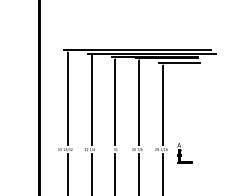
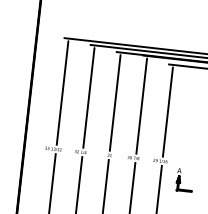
part: (184, 153) -> (184, 180), moved

